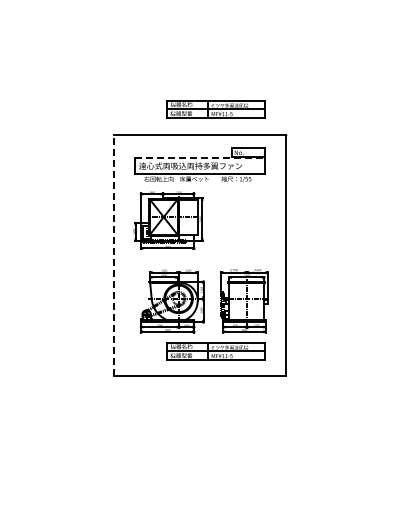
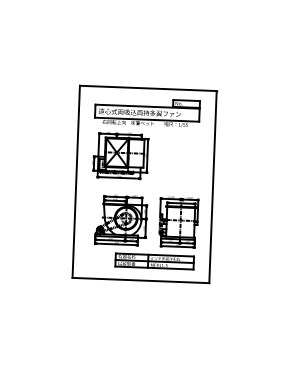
part: (215, 109) -> (161, 68), removed
line: (200, 158) -> (147, 107), dashed -> solid
line: (114, 255) -> (76, 181), dashed -> solid

